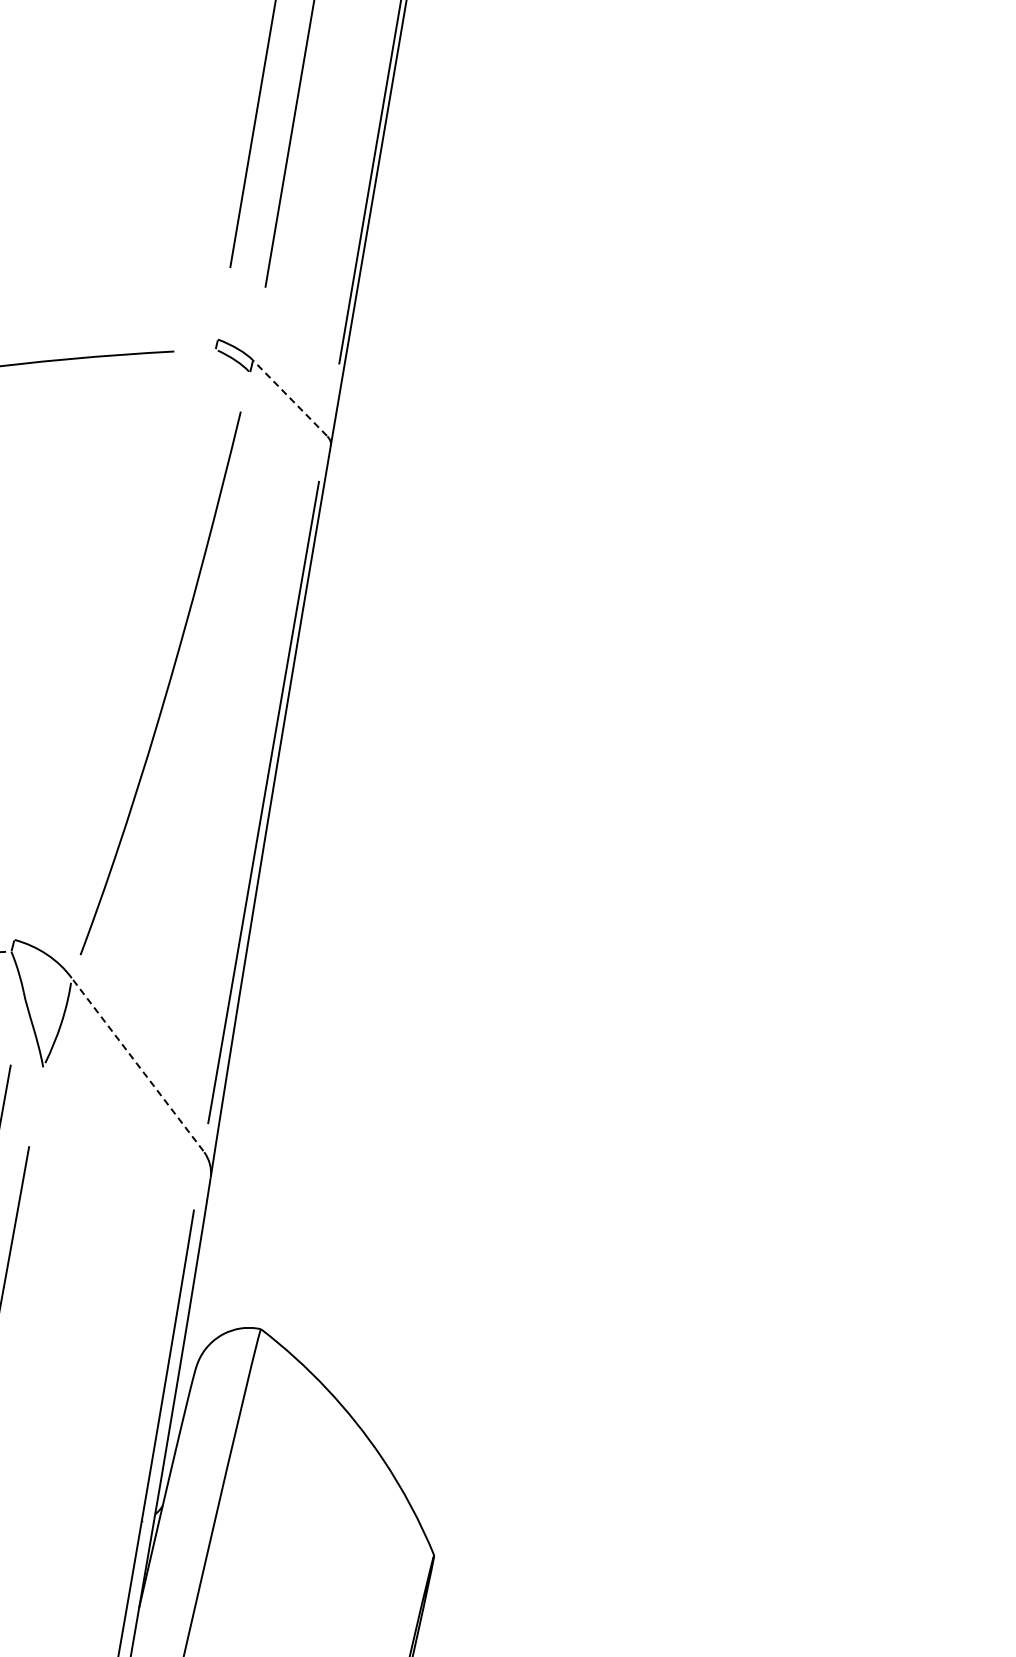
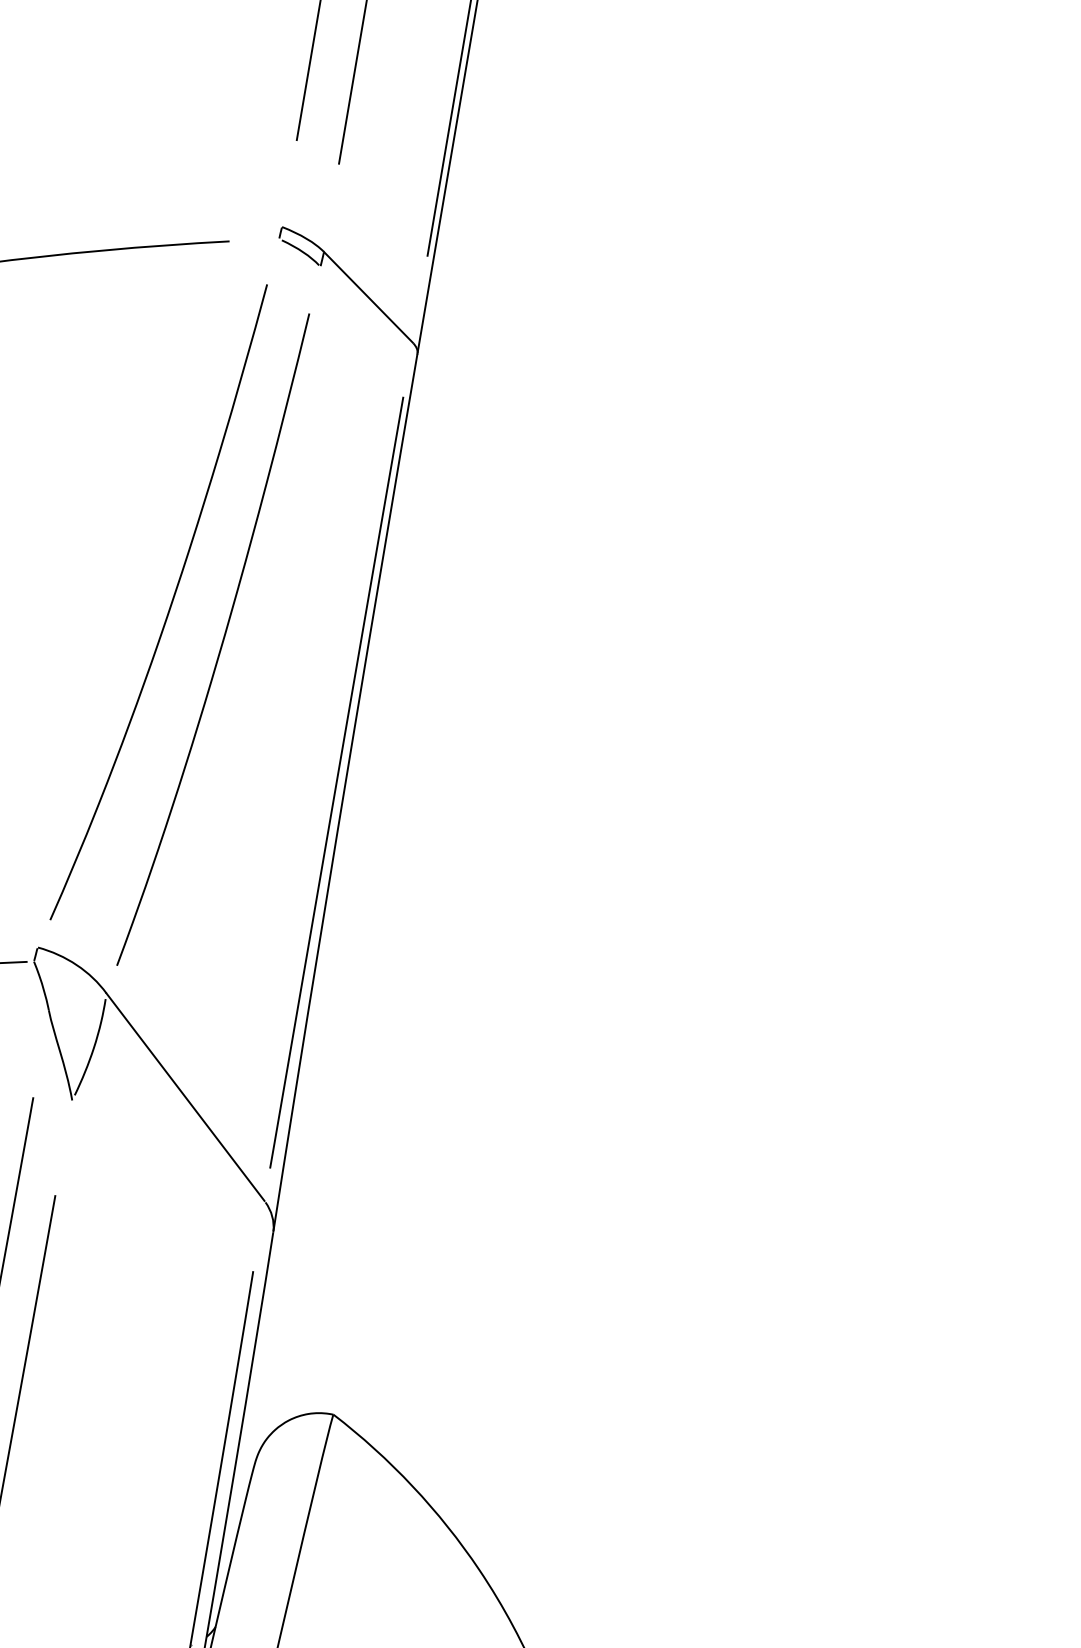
line: (290, 398) -> (368, 297), dashed -> solid
curve: (124, 654) -> (169, 605), added
line: (137, 1064) -> (185, 1097), dashed -> solid

